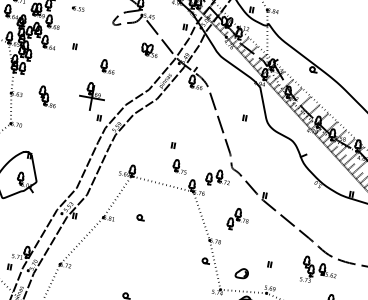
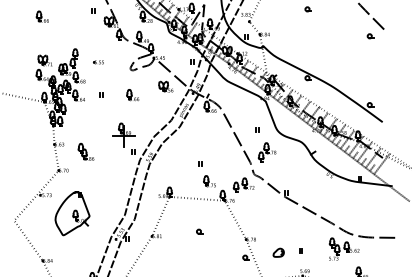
part: (107, 67) -> (132, 95), moved
part: (47, 96) -> (85, 151), moved
part: (140, 217) -> (199, 231), moved
part: (237, 219) -> (266, 152), moved
part: (241, 273) -> (278, 252), moved

